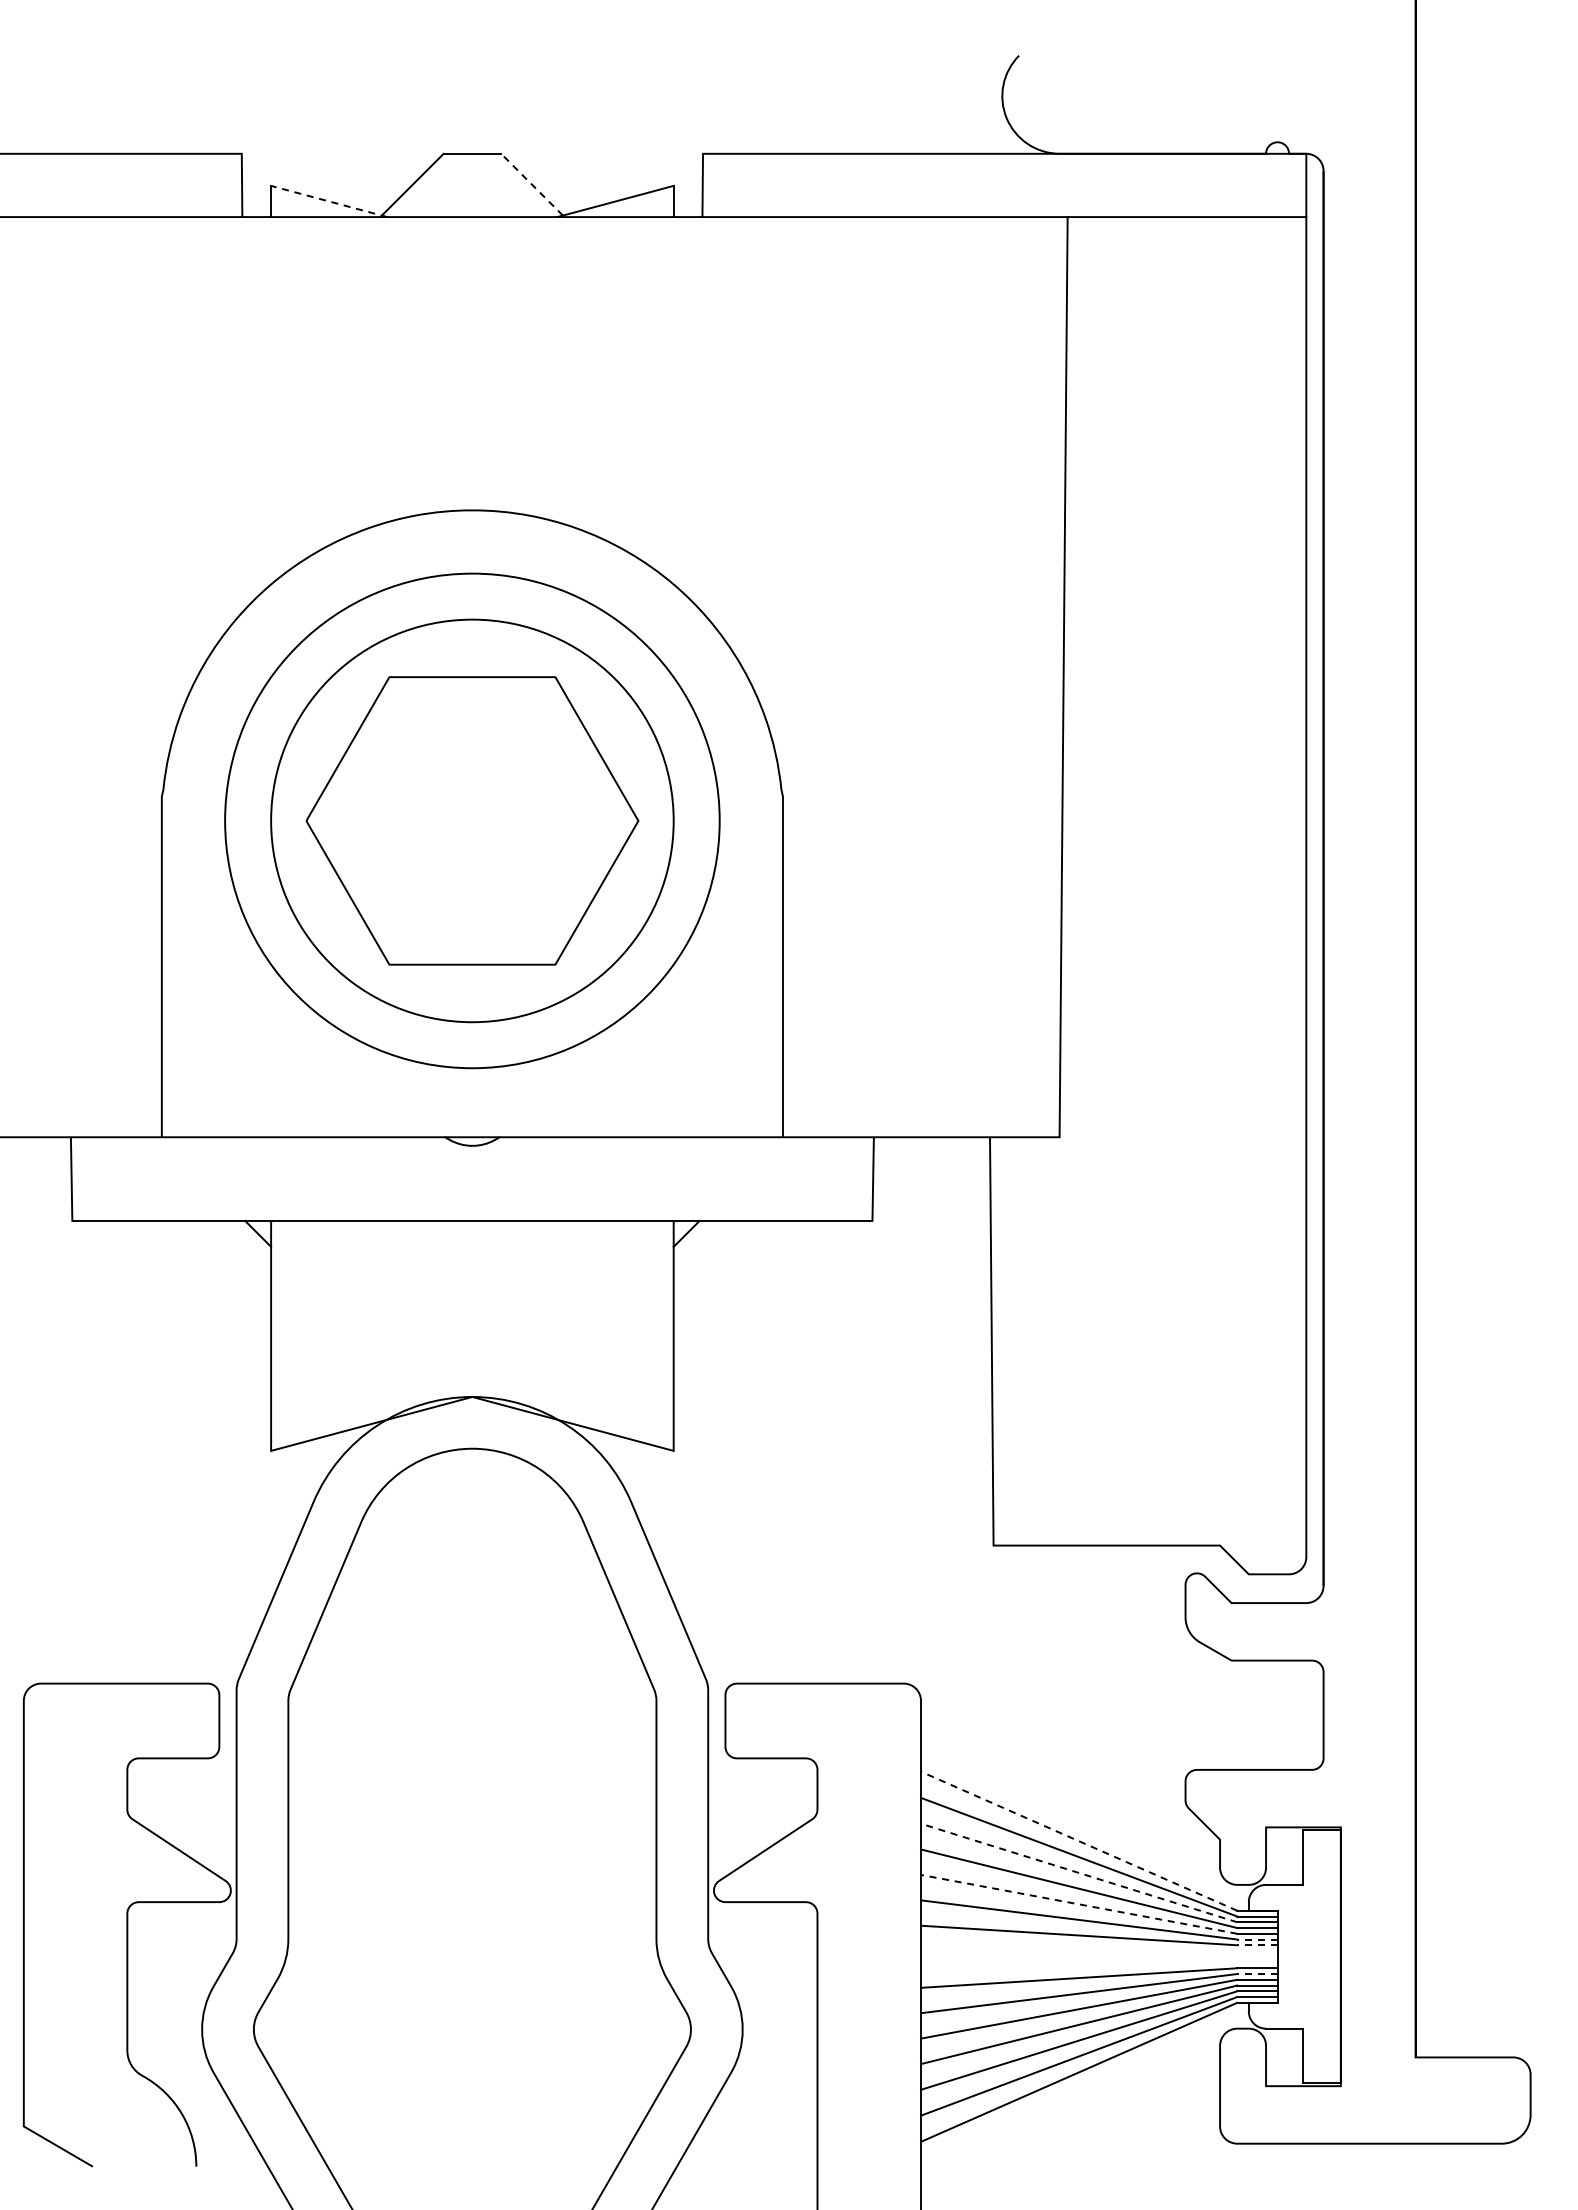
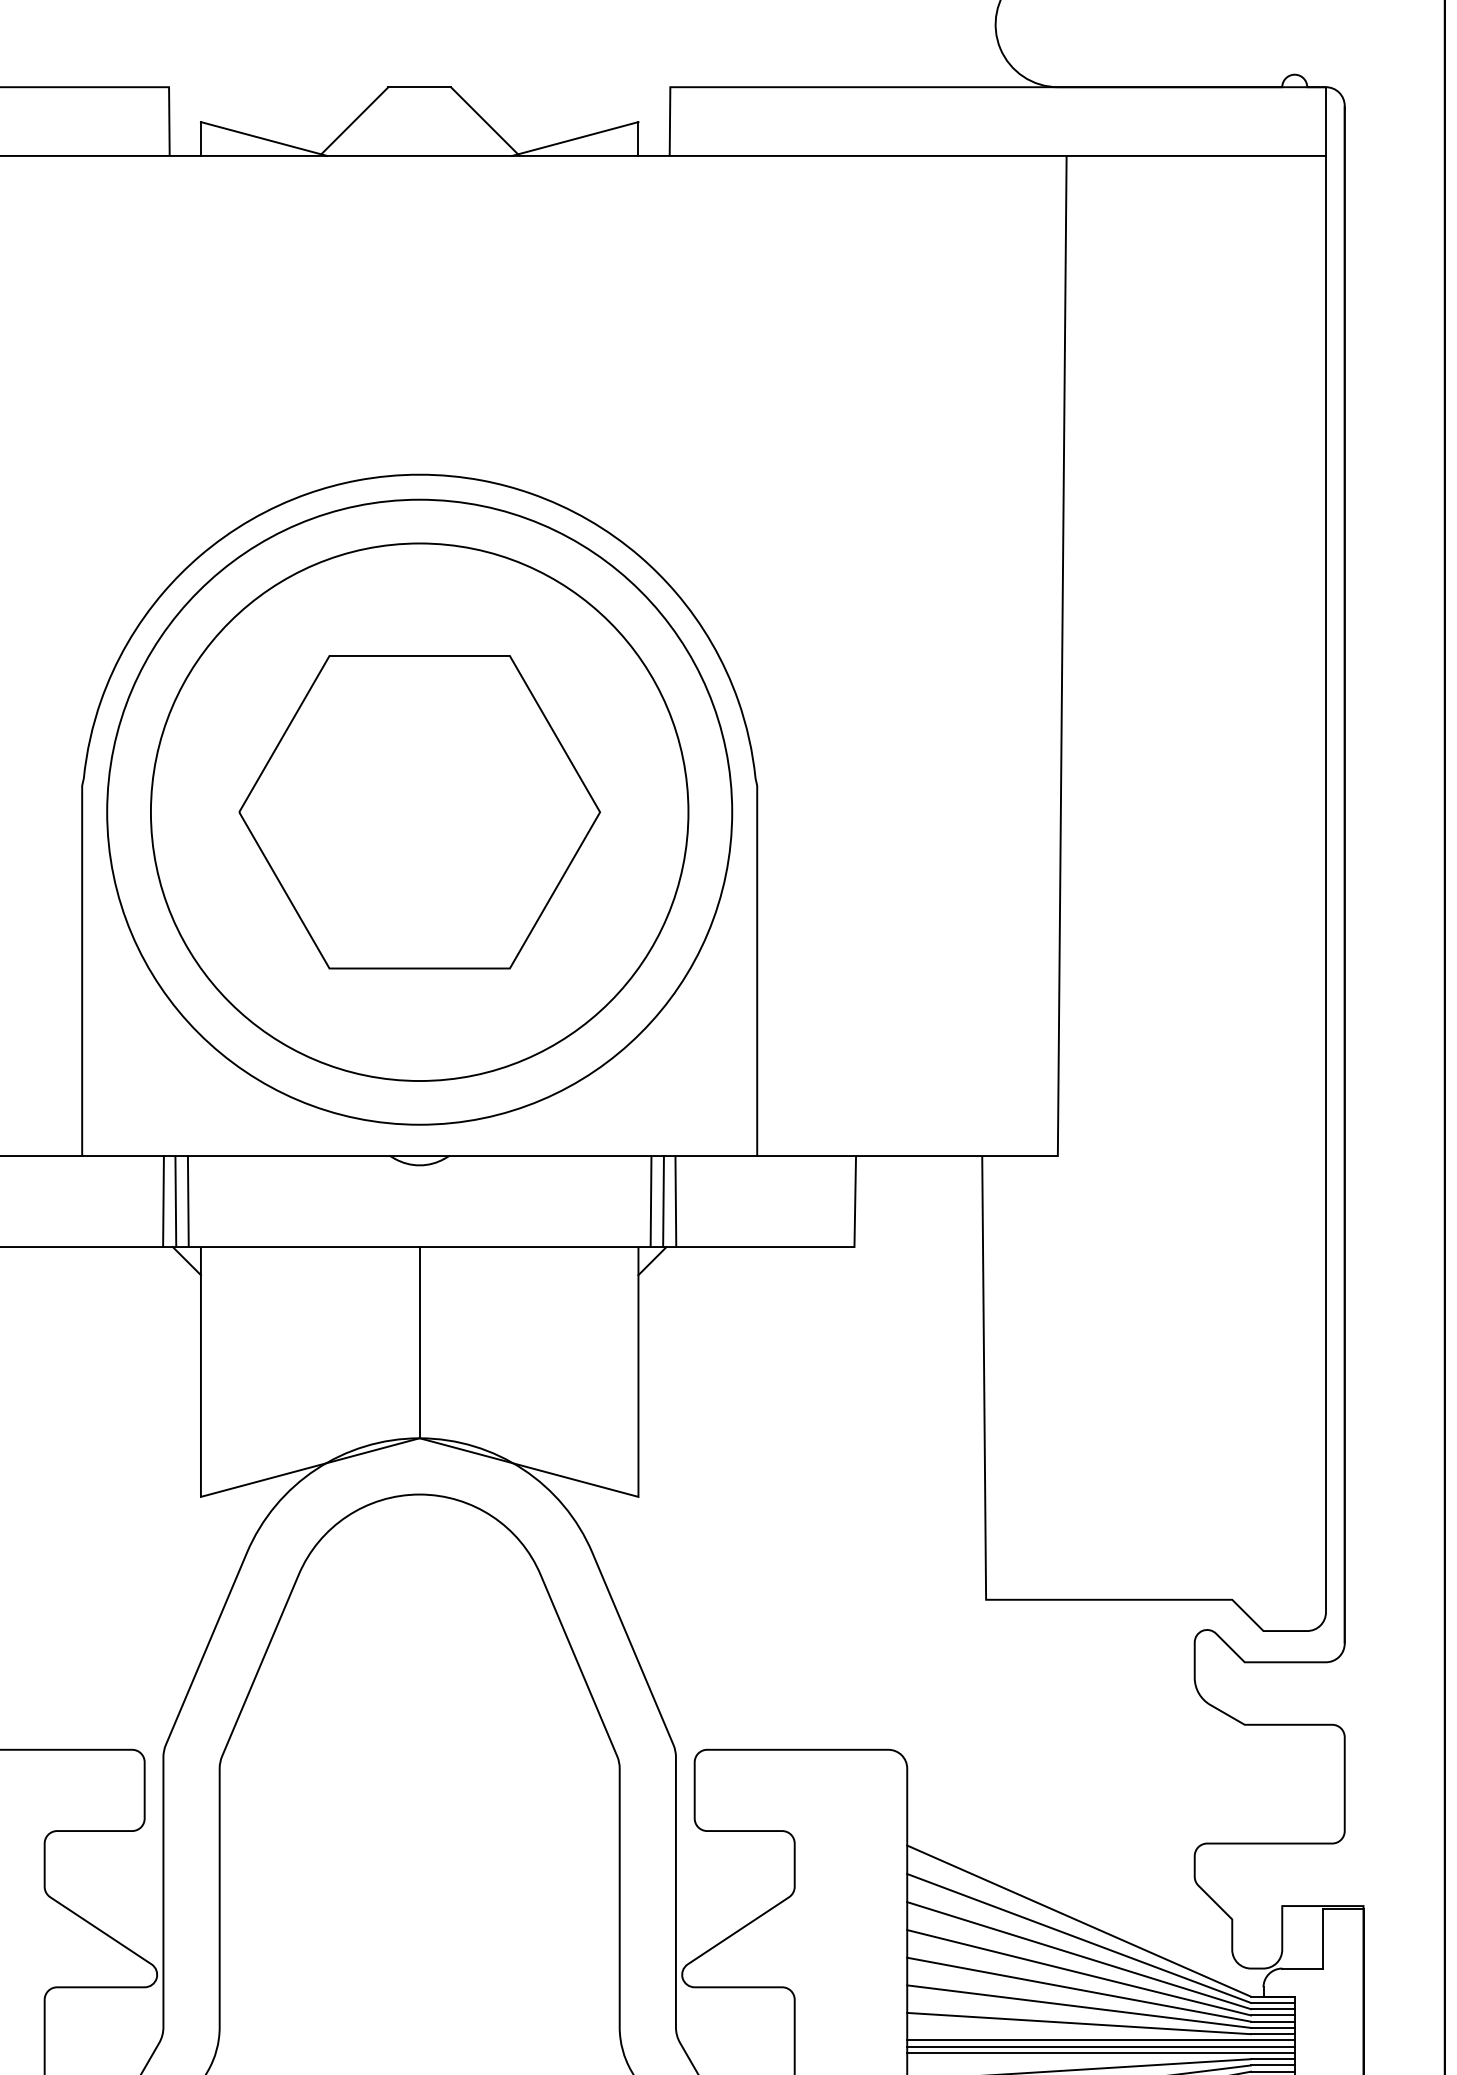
line: (532, 184) -> (485, 120), dashed -> solid
line: (328, 201) -> (263, 139), dashed -> solid
circle: (471, 820) -> (418, 811), size x1.43
line: (236, 1178) -> (163, 1200), added
line: (247, 1178) -> (175, 1200), added
line: (259, 1178) -> (188, 1200), added
line: (684, 1178) -> (650, 1200), added
line: (696, 1178) -> (663, 1200), added
line: (707, 1178) -> (675, 1200), added
line: (472, 1308) -> (419, 1342), added
line: (1079, 1841) -> (1079, 1921), dashed -> solid
line: (1079, 1873) -> (1079, 1956), dashed -> solid
line: (1079, 1904) -> (1079, 1989), dashed -> solid
line: (1256, 1939) -> (1271, 2027), dashed -> solid
line: (1256, 1945) -> (1271, 2034), dashed -> solid
line: (1099, 1951) -> (1101, 2040), added
line: (1099, 1956) -> (1101, 2046), added
line: (1099, 1962) -> (1101, 2052), added
line: (1256, 1974) -> (1271, 2065), dashed -> solid

